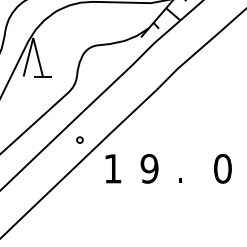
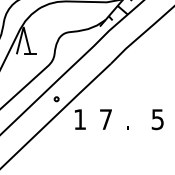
text: (148, 168) -> (105, 119), 9 -> 7
text: (222, 168) -> (157, 119), 0 -> 5

